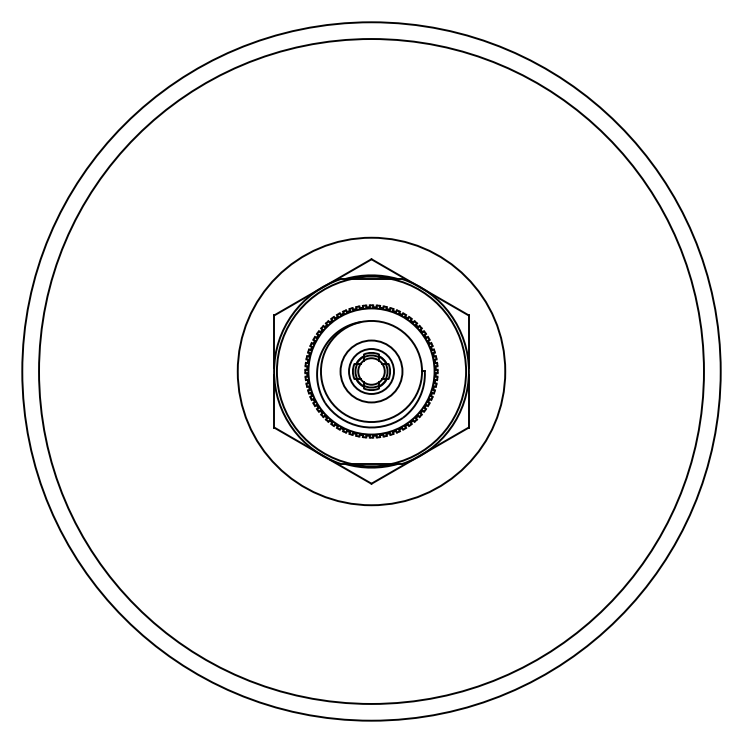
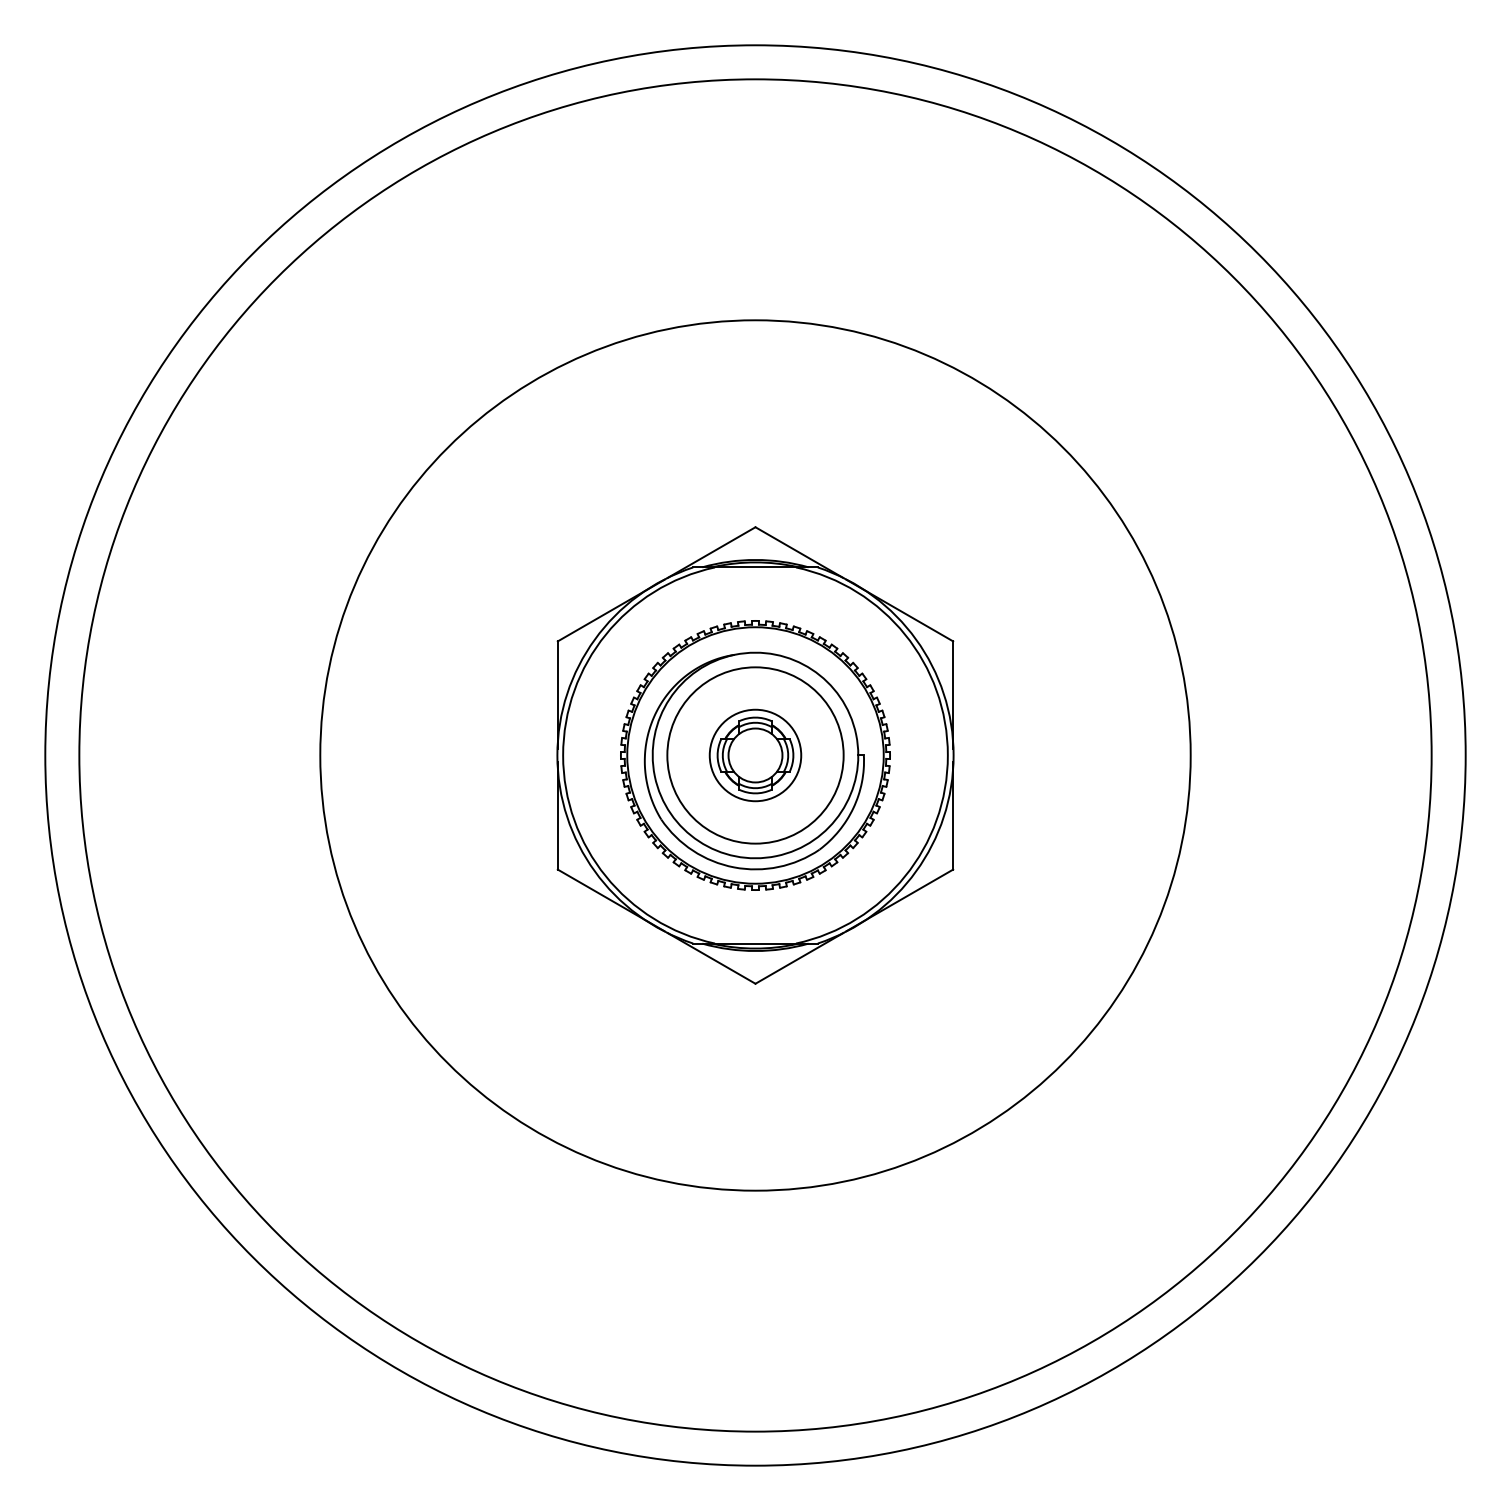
circle: (371, 371) -> (755, 755), size x1.4
circle: (371, 371) -> (755, 755), size x1.6

